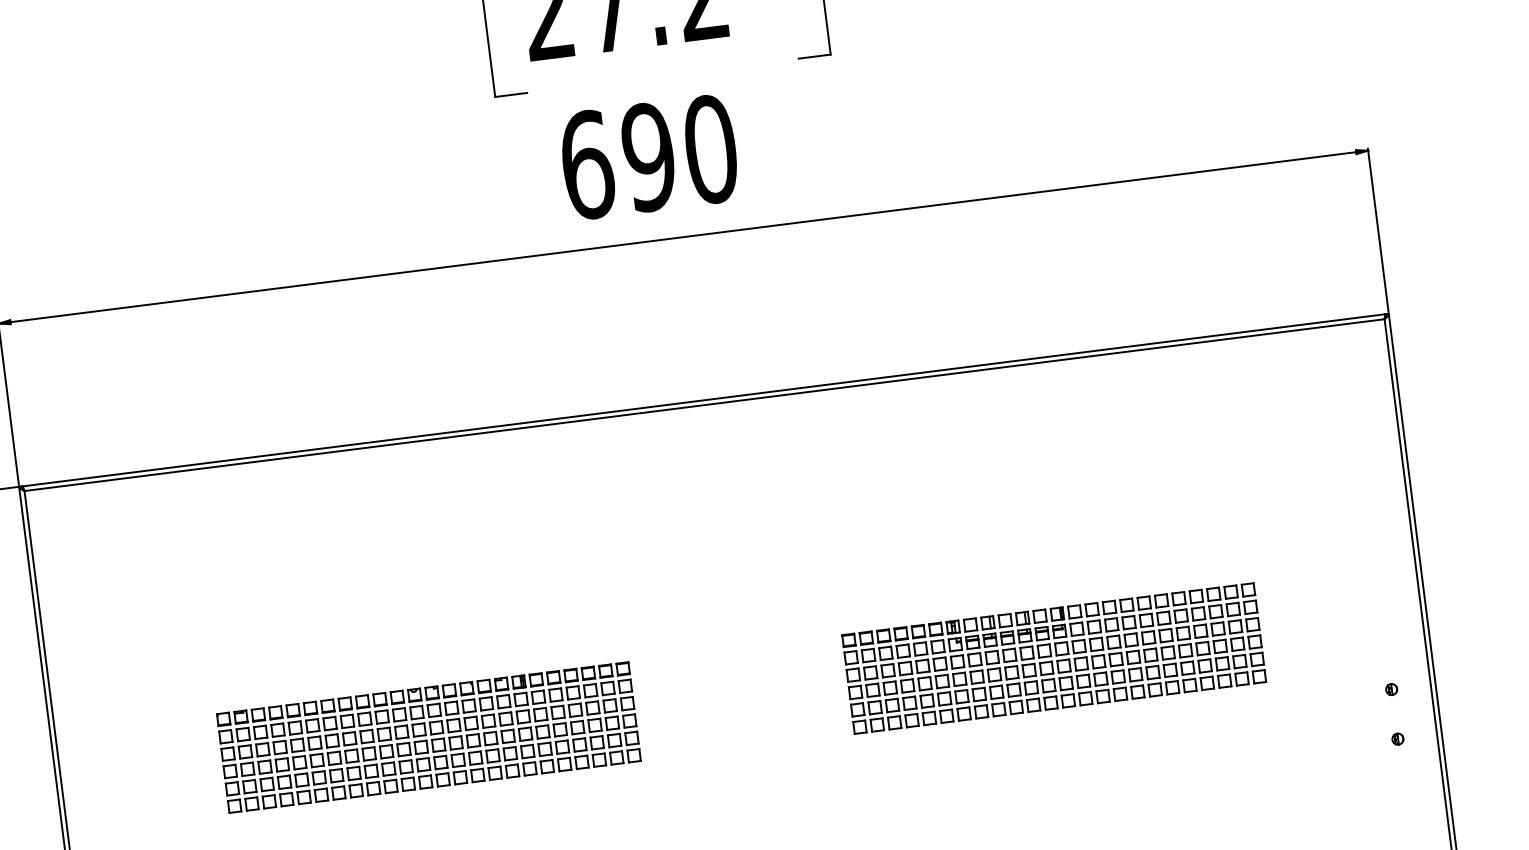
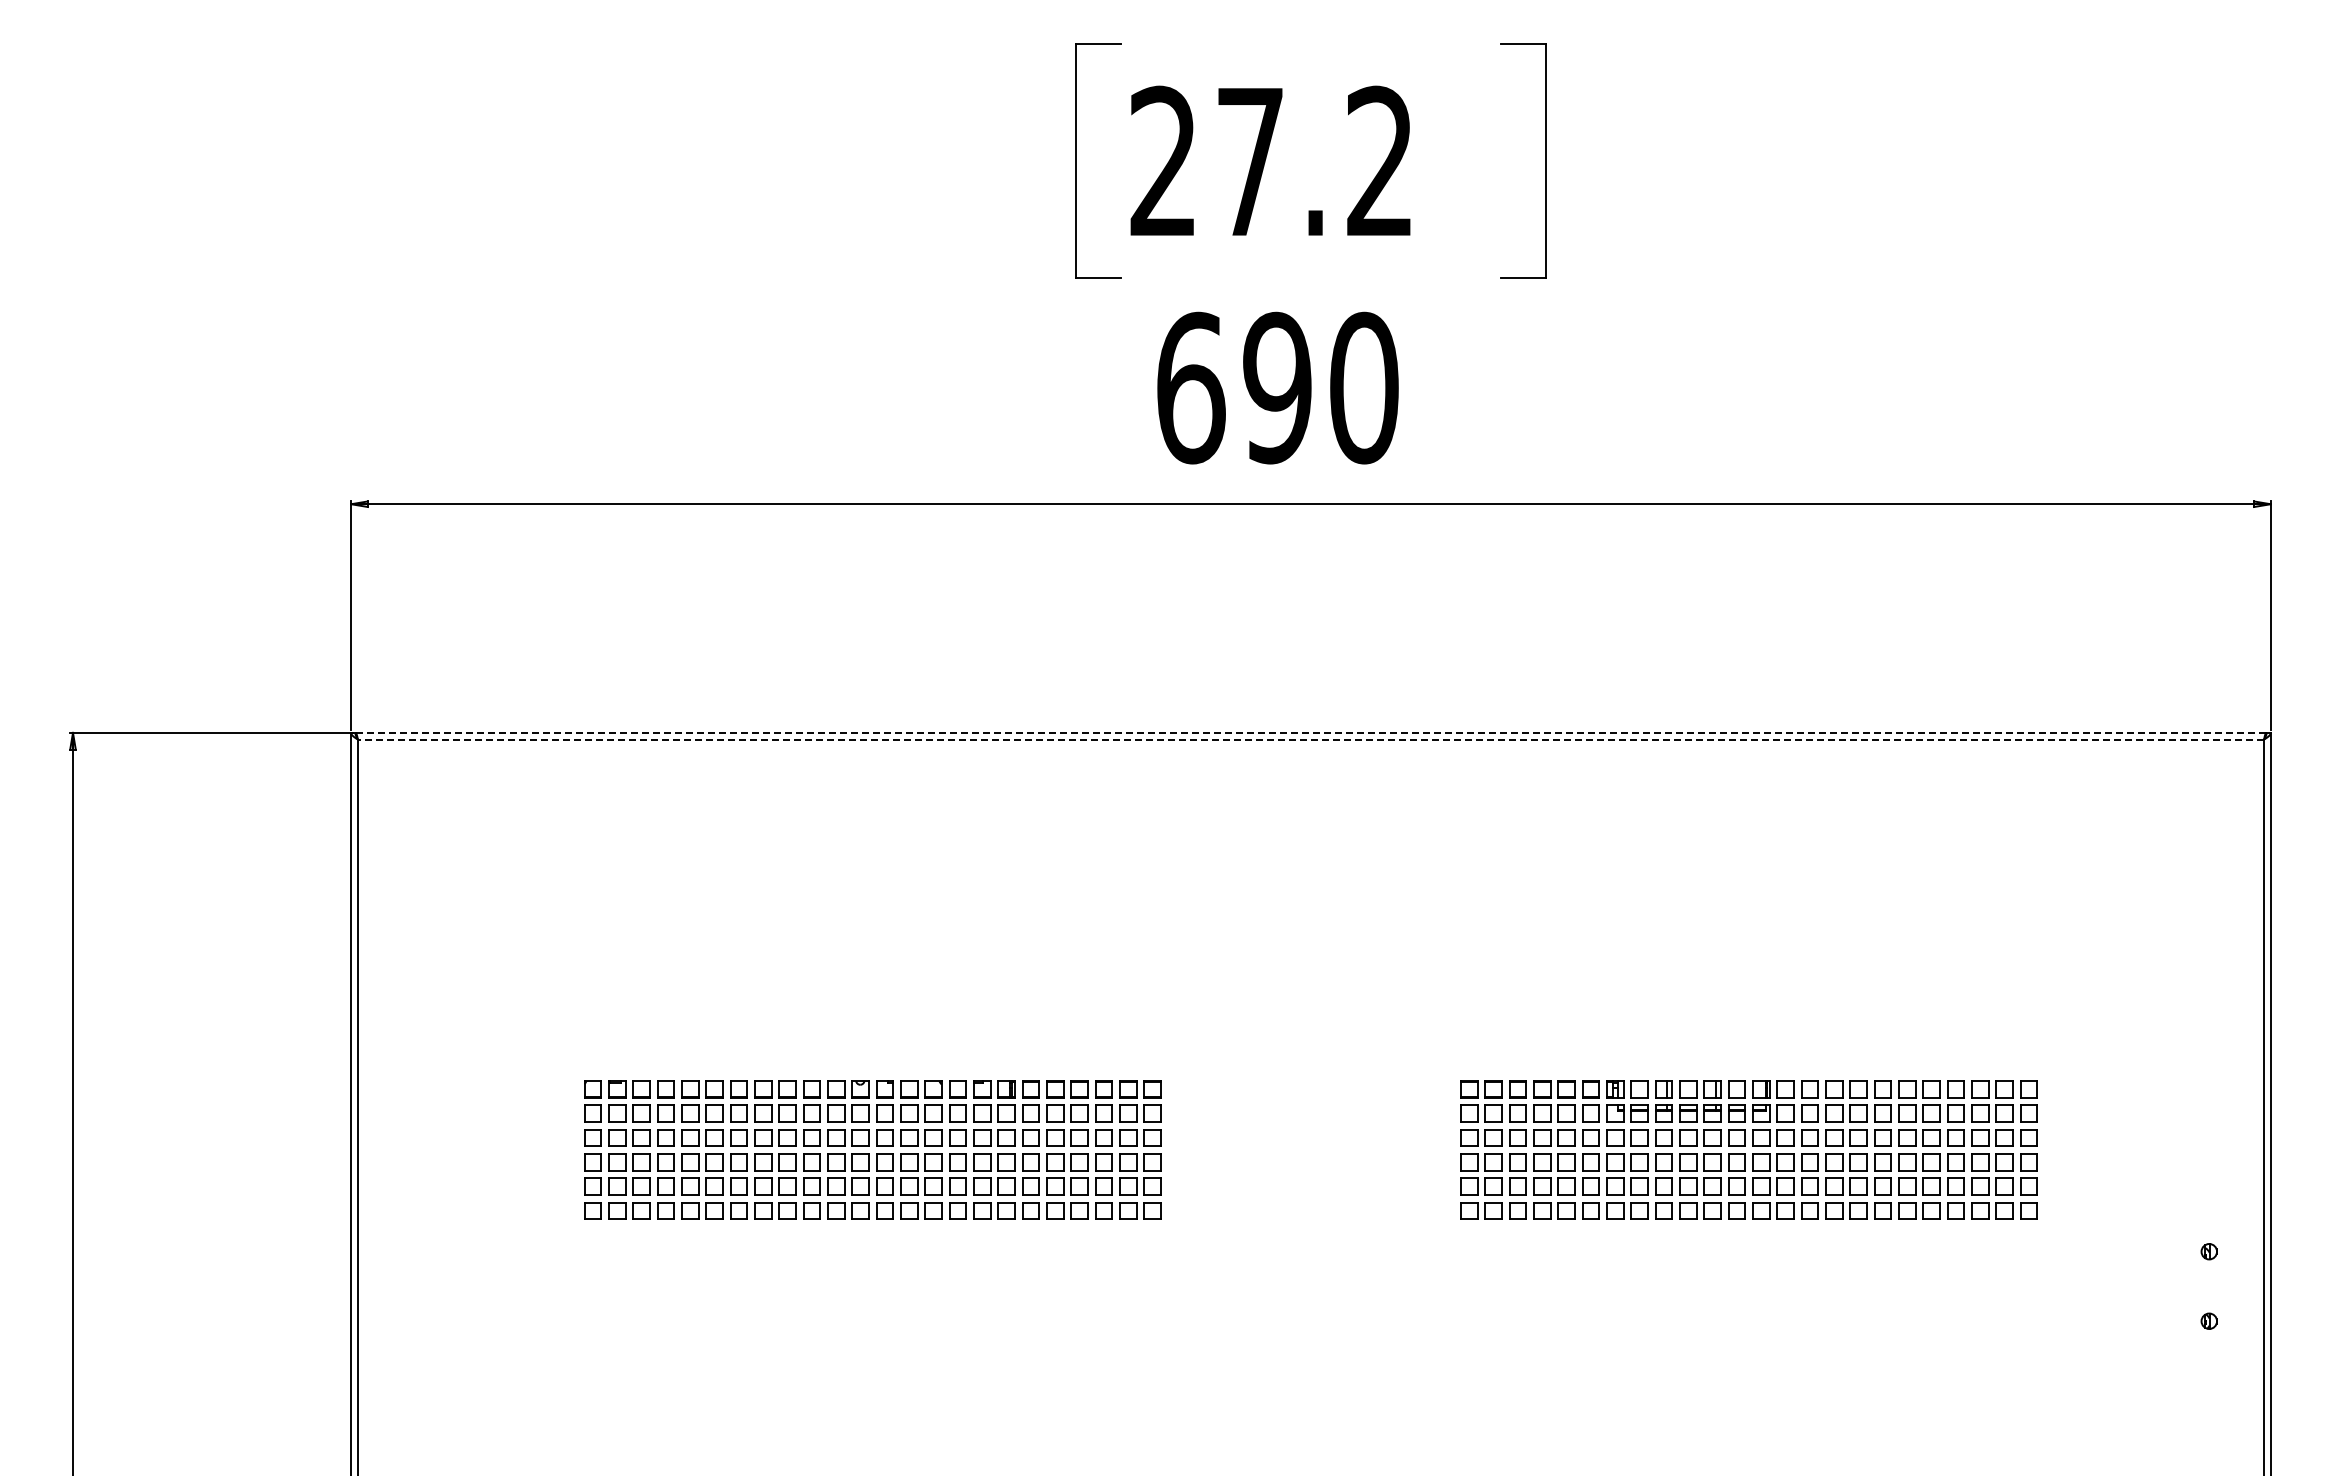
line: (704, 399) -> (1311, 732), solid -> dashed
line: (704, 405) -> (1310, 739), solid -> dashed

